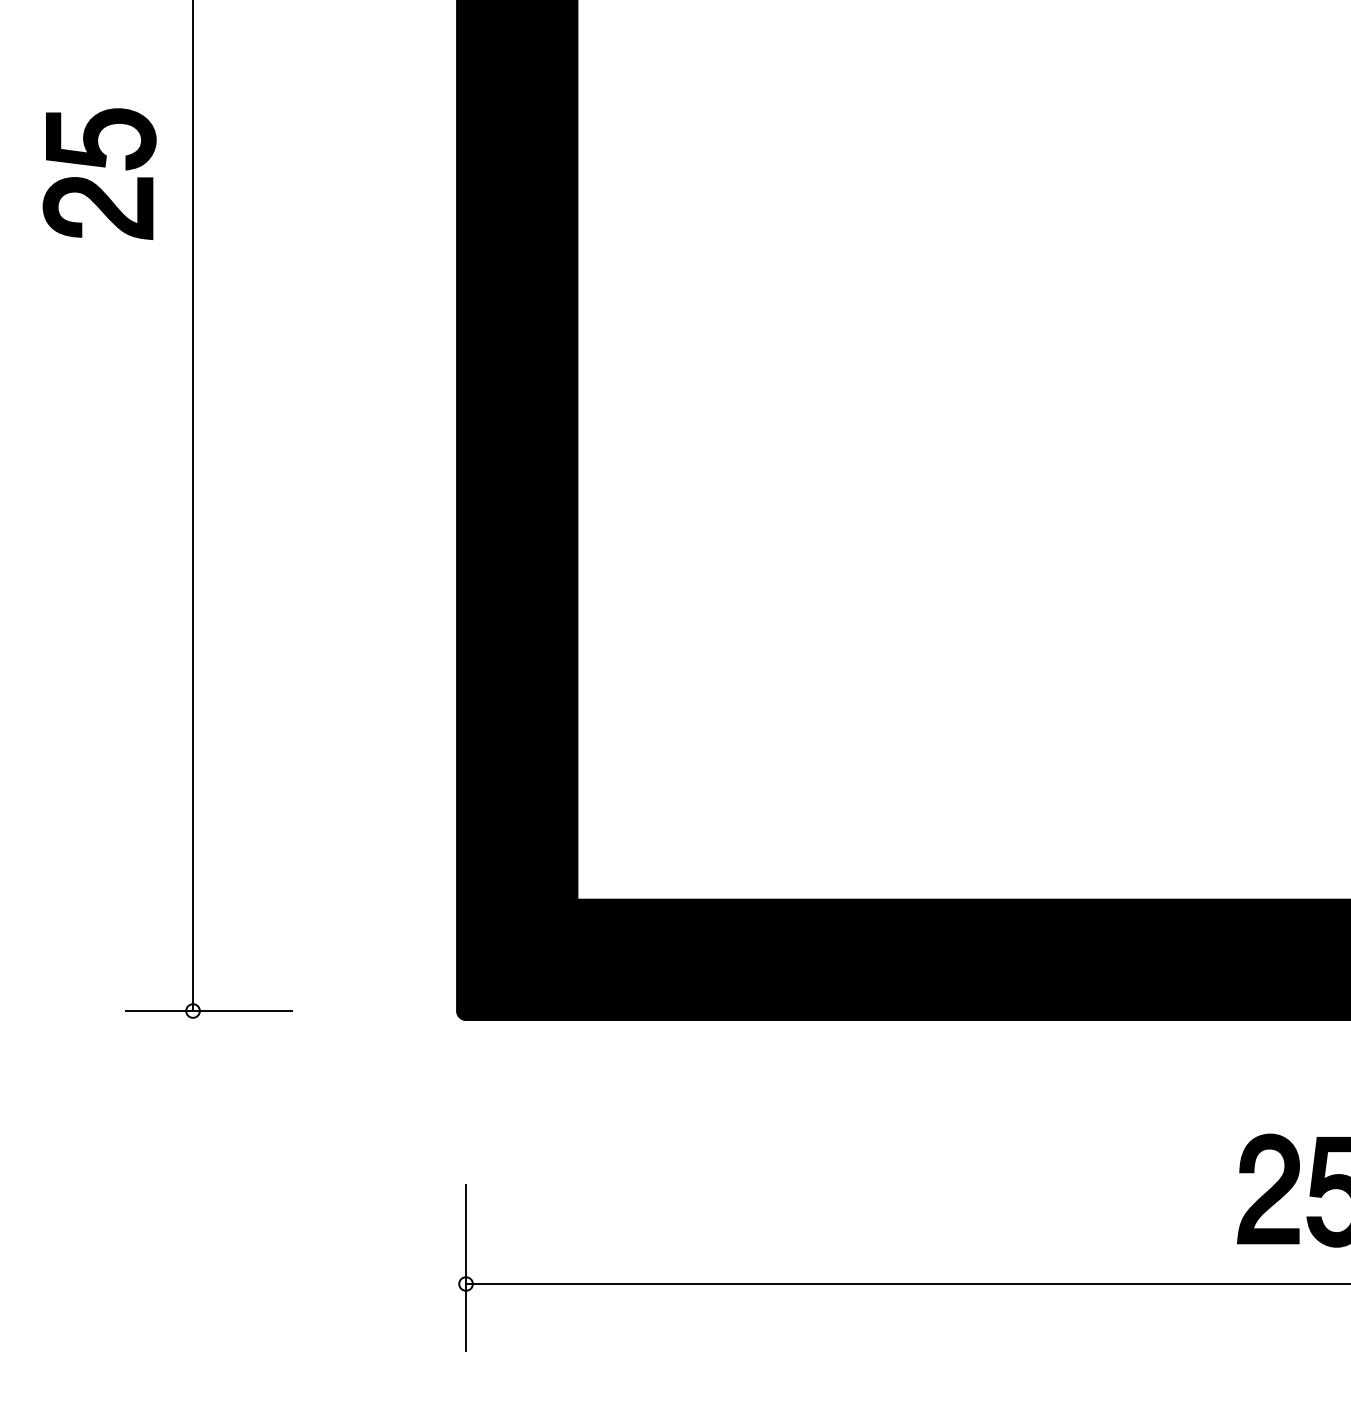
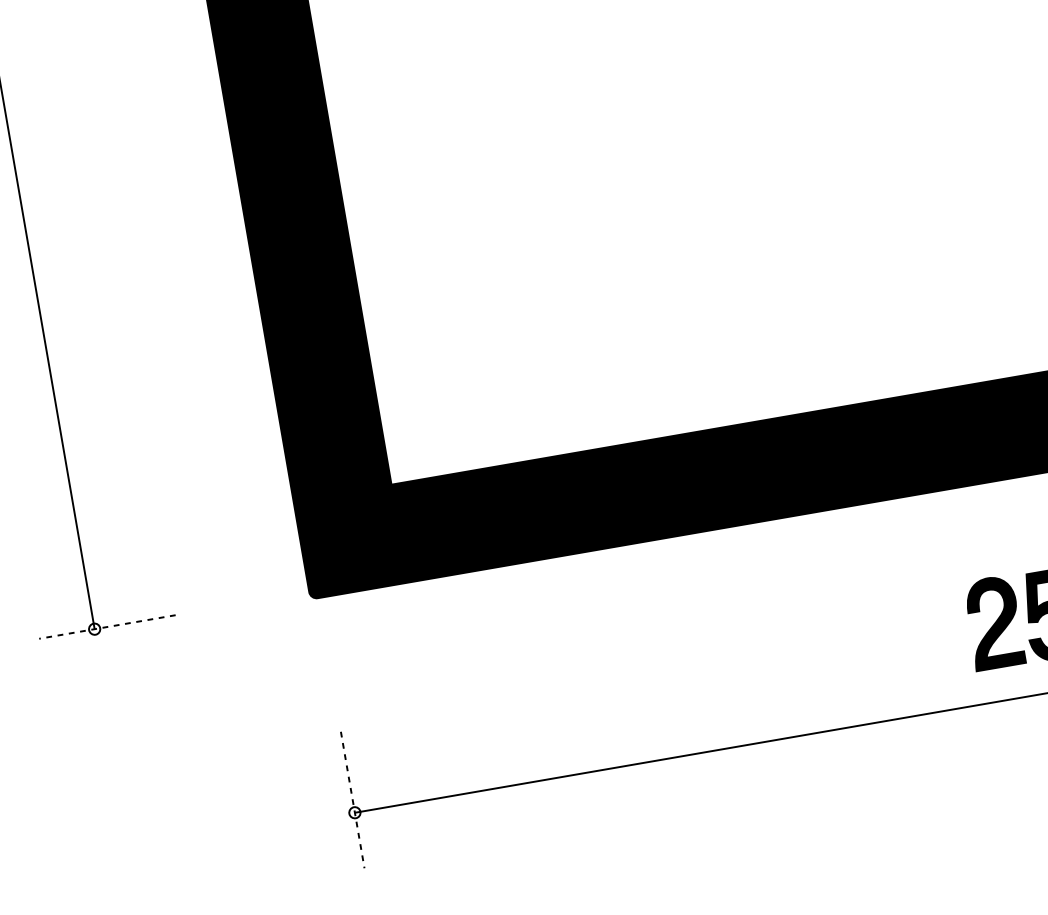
line: (208, 1011) -> (107, 627), solid -> dashed
line: (466, 1268) -> (353, 800), solid -> dashed

